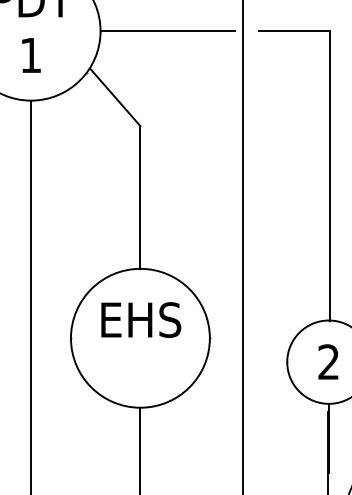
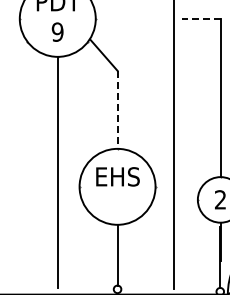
line: (167, 30) -> (132, 18), removed
line: (293, 30) -> (201, 18), solid -> dashed
text: (30, 54) -> (57, 31), 1 -> 9
line: (140, 198) -> (117, 110), solid -> dashed

